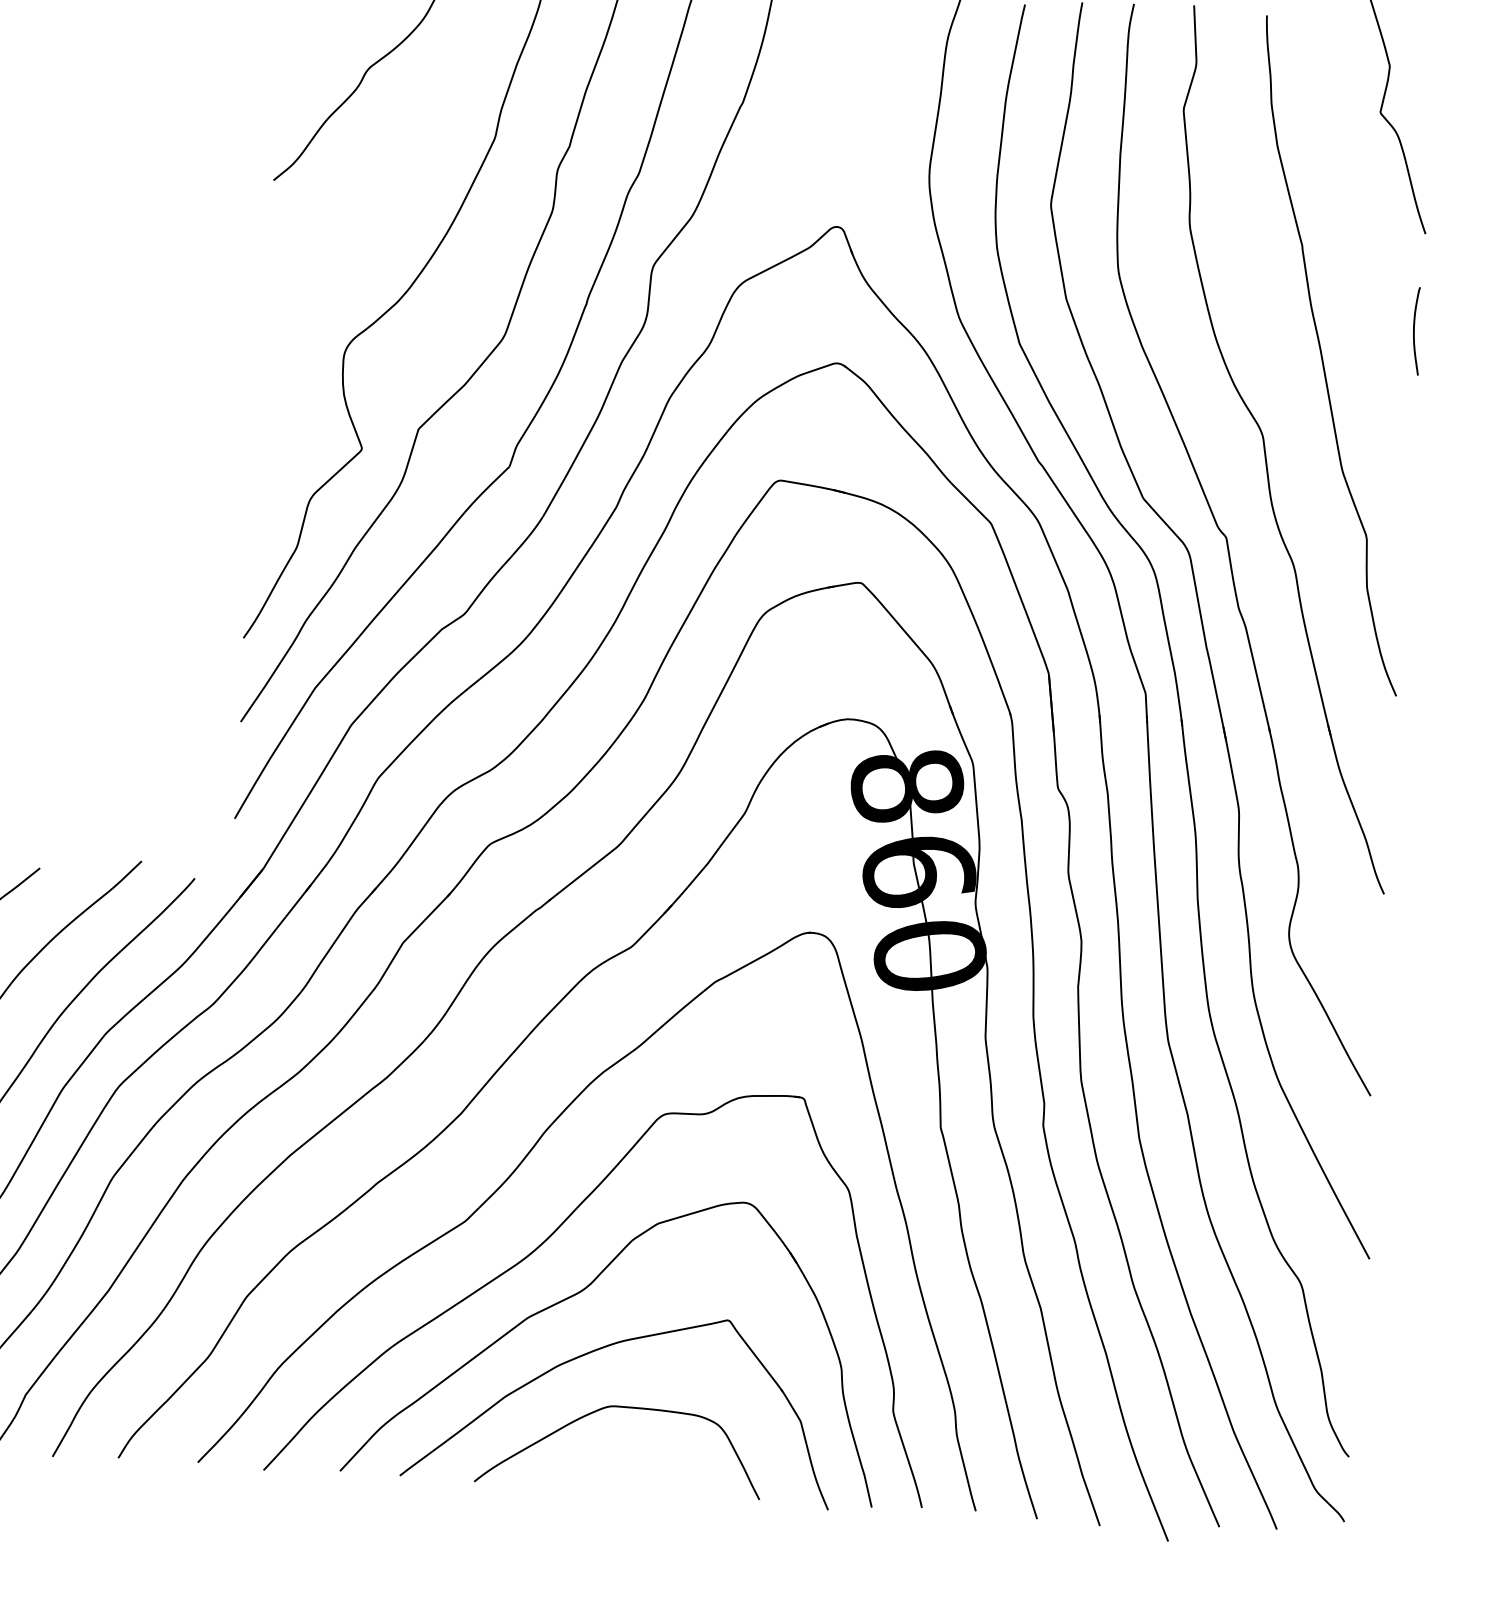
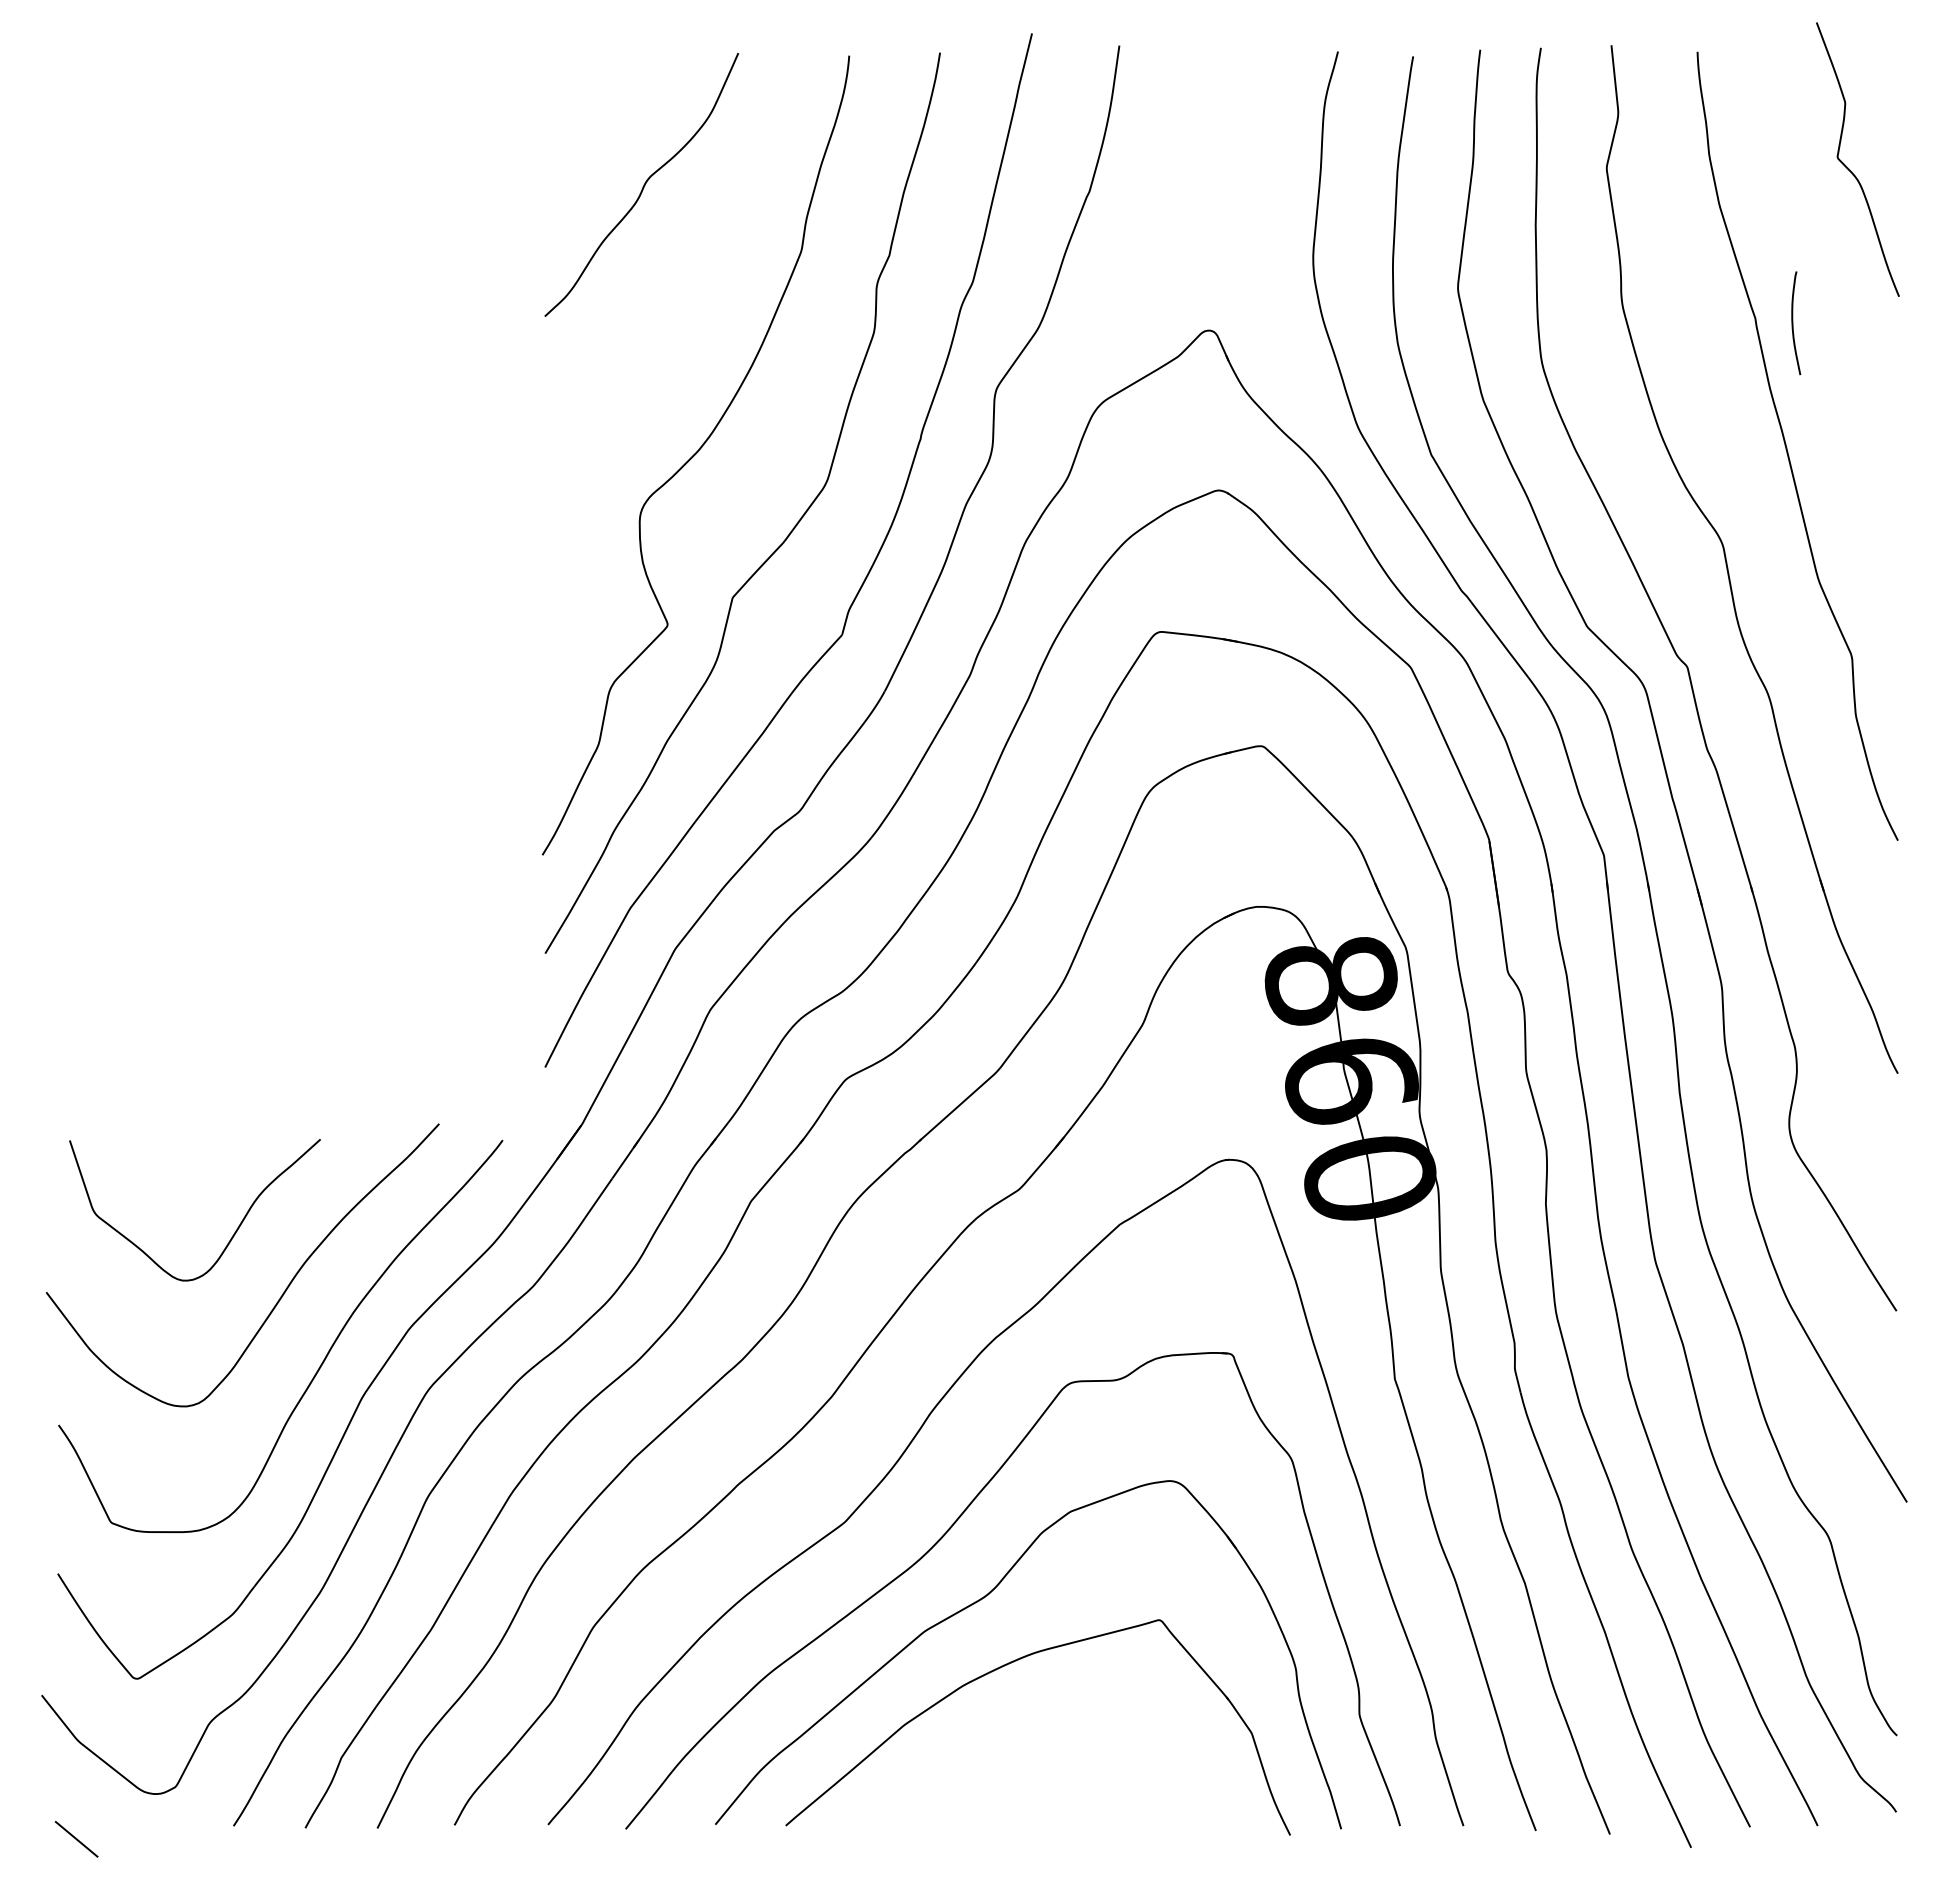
curve: (1414, 331) -> (1793, 323), moved
curve: (625, 1408) -> (1045, 1730), removed

